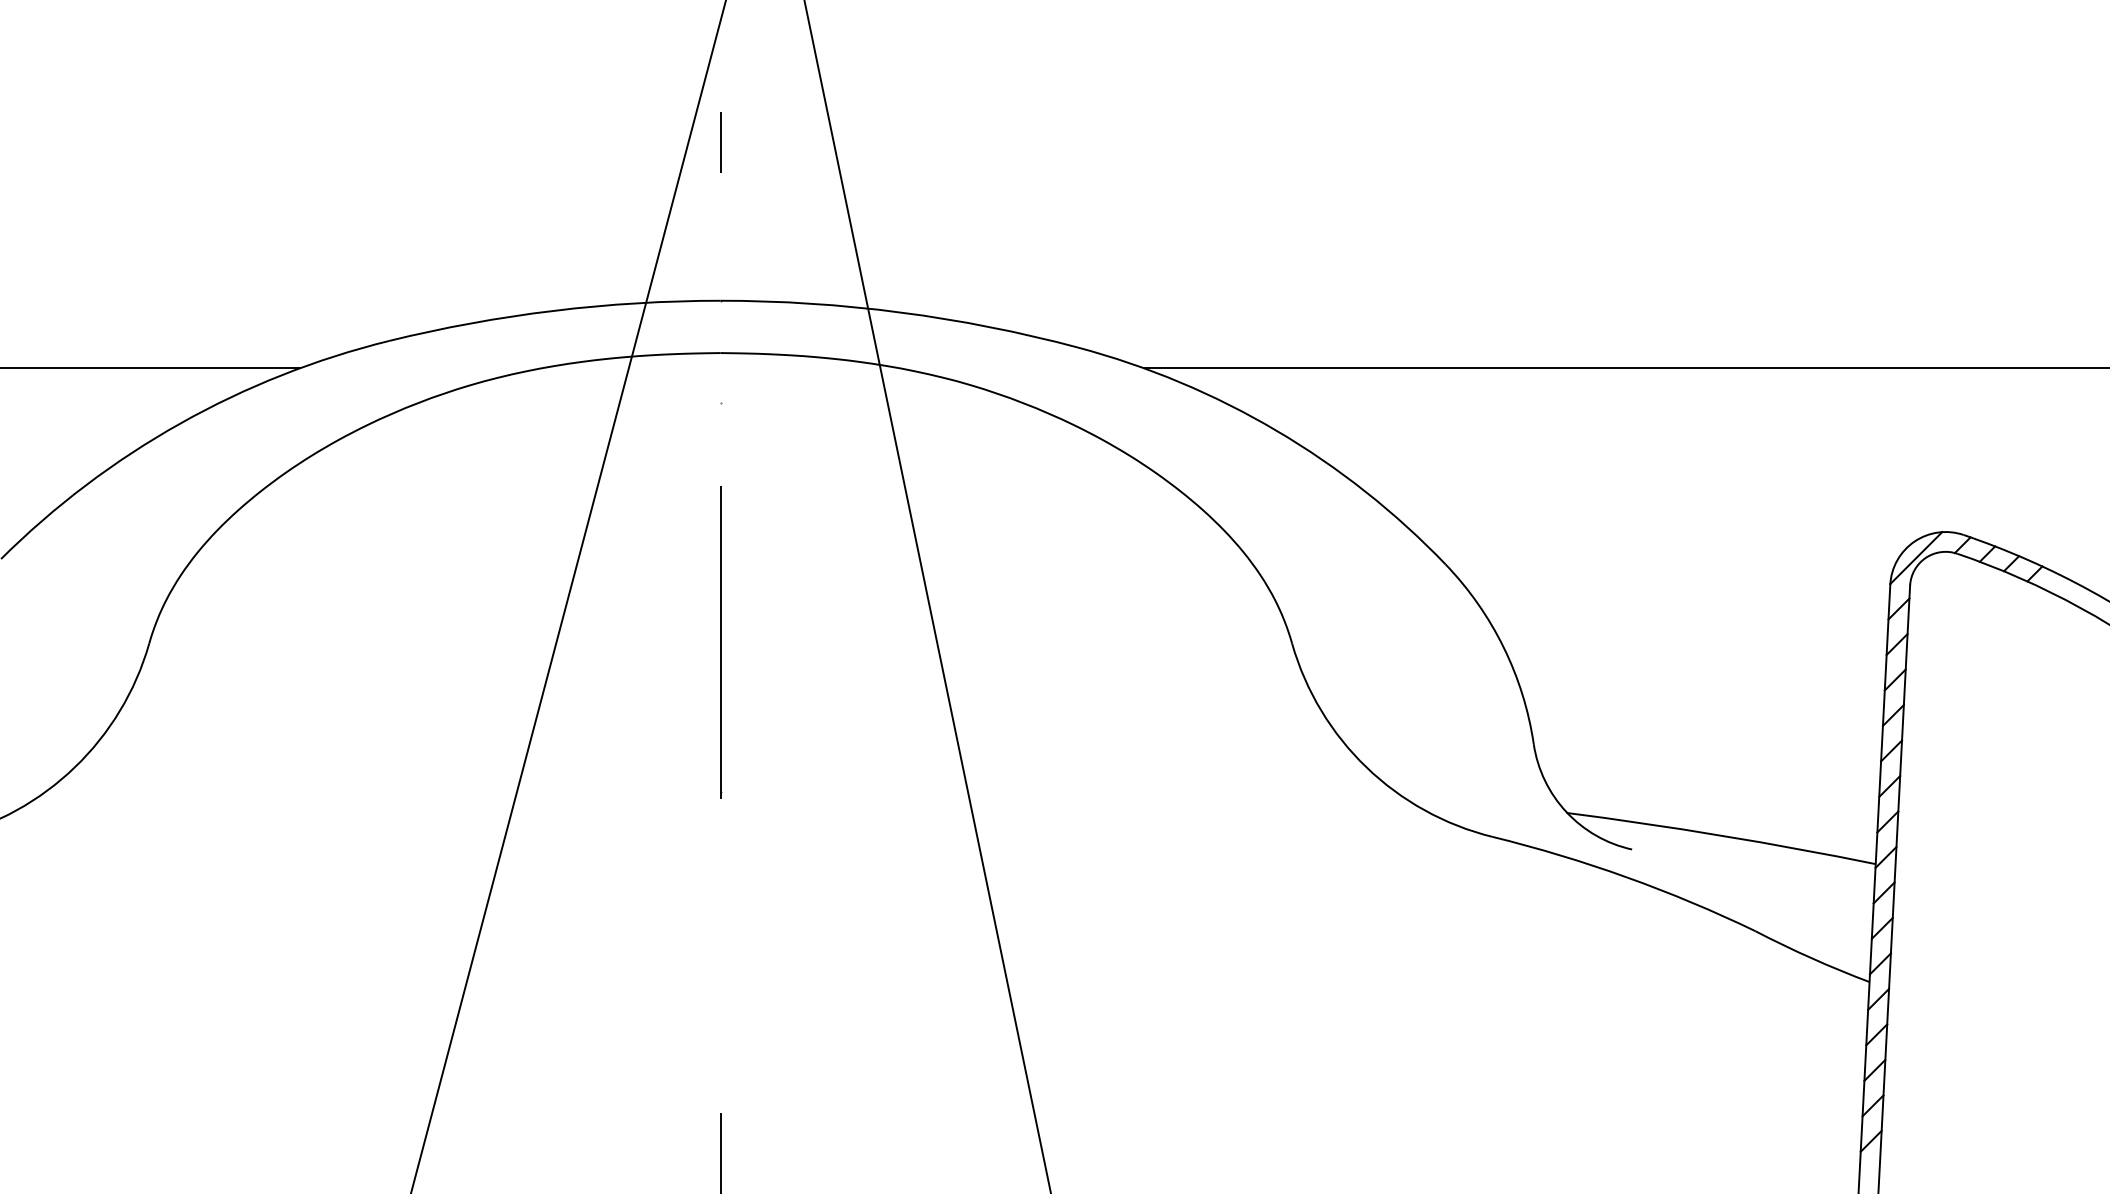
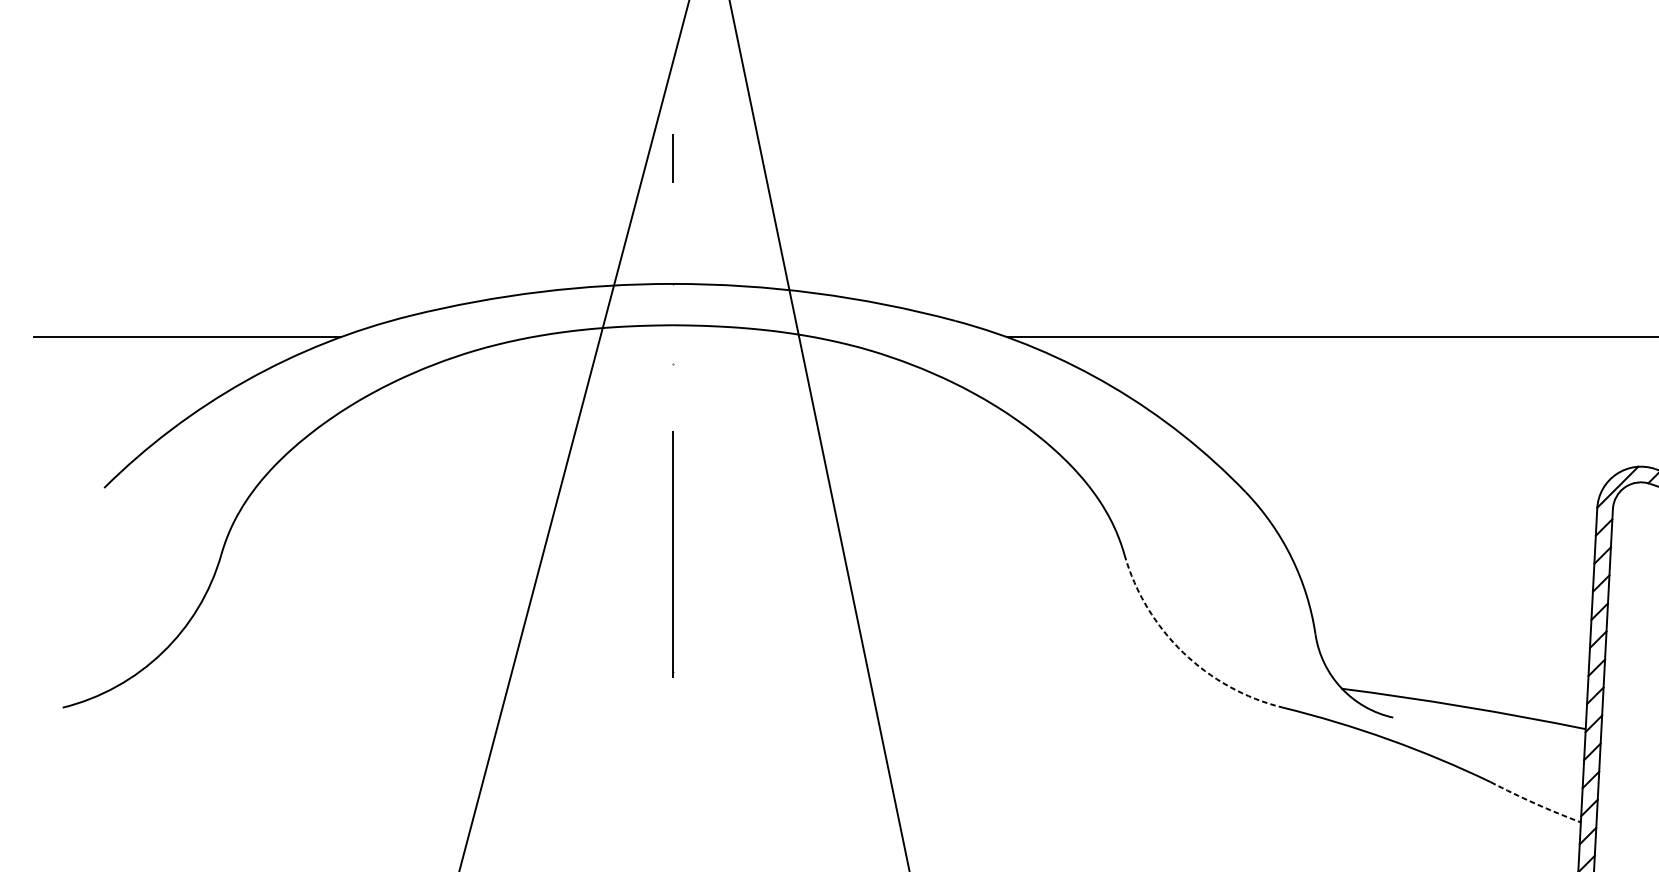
arc: (1366, 767) -> (1183, 652), solid -> dashed
arc: (1812, 958) -> (1535, 803), solid -> dashed

